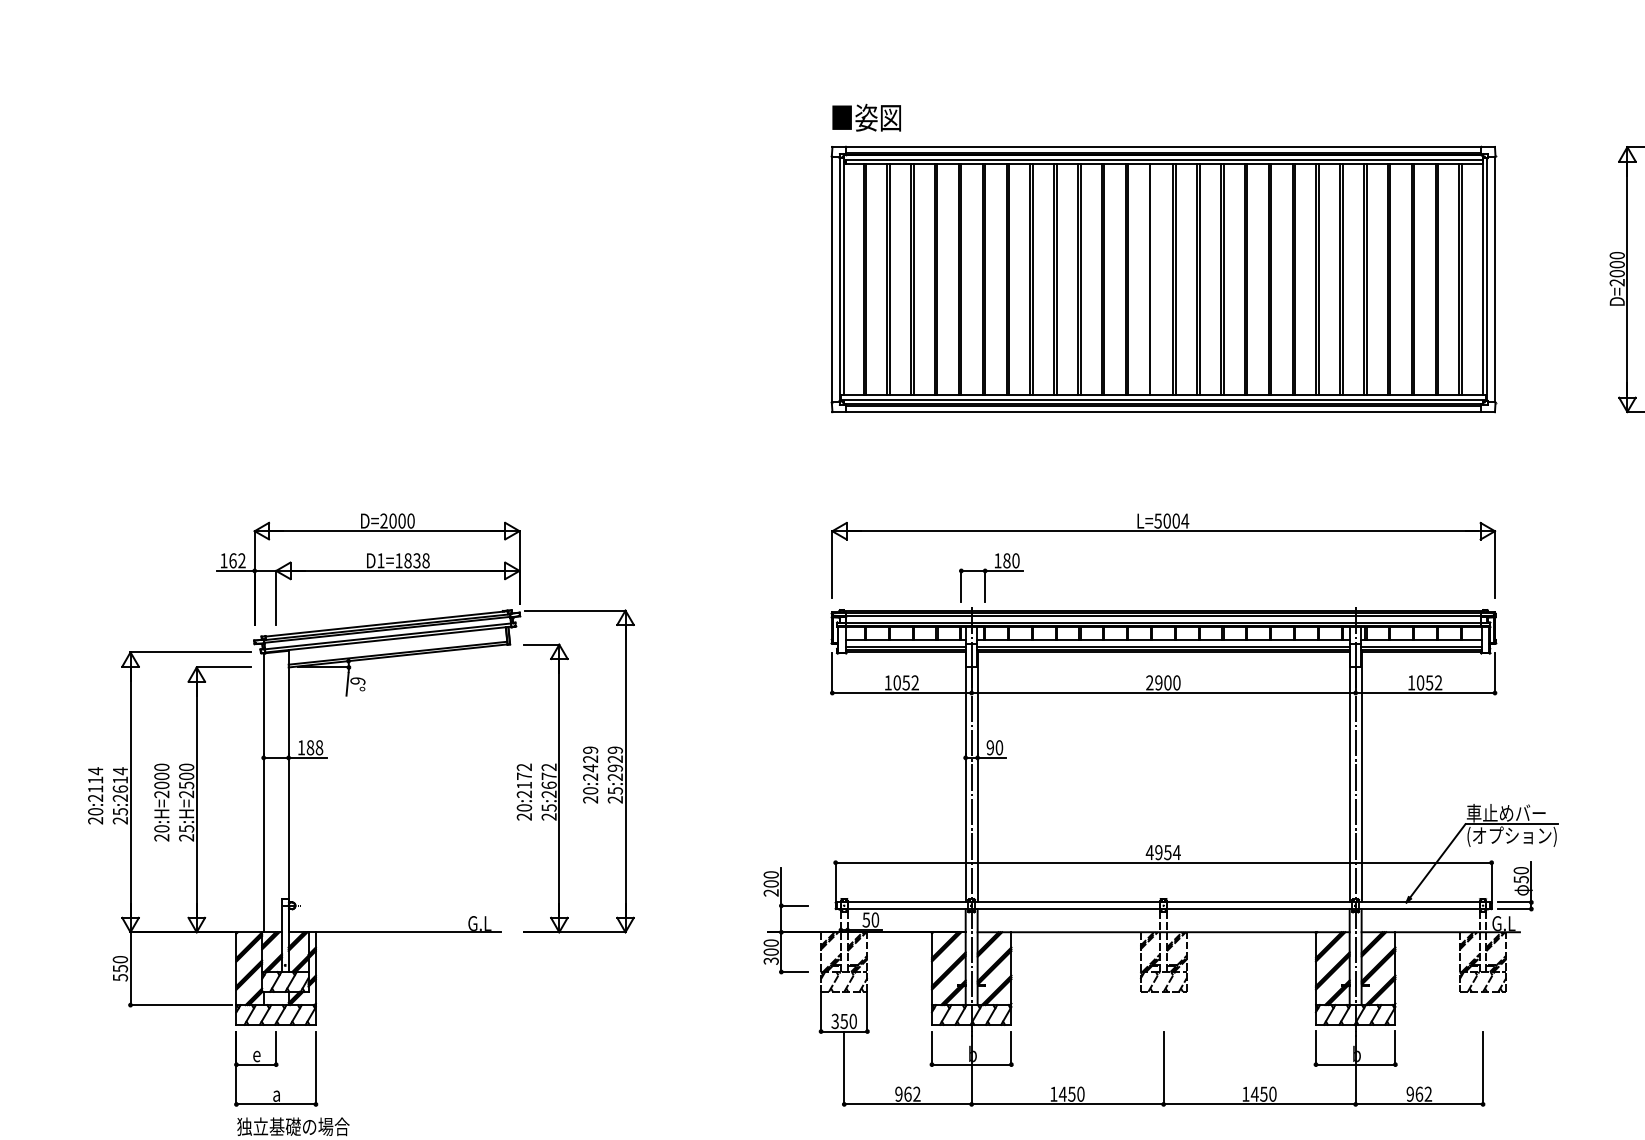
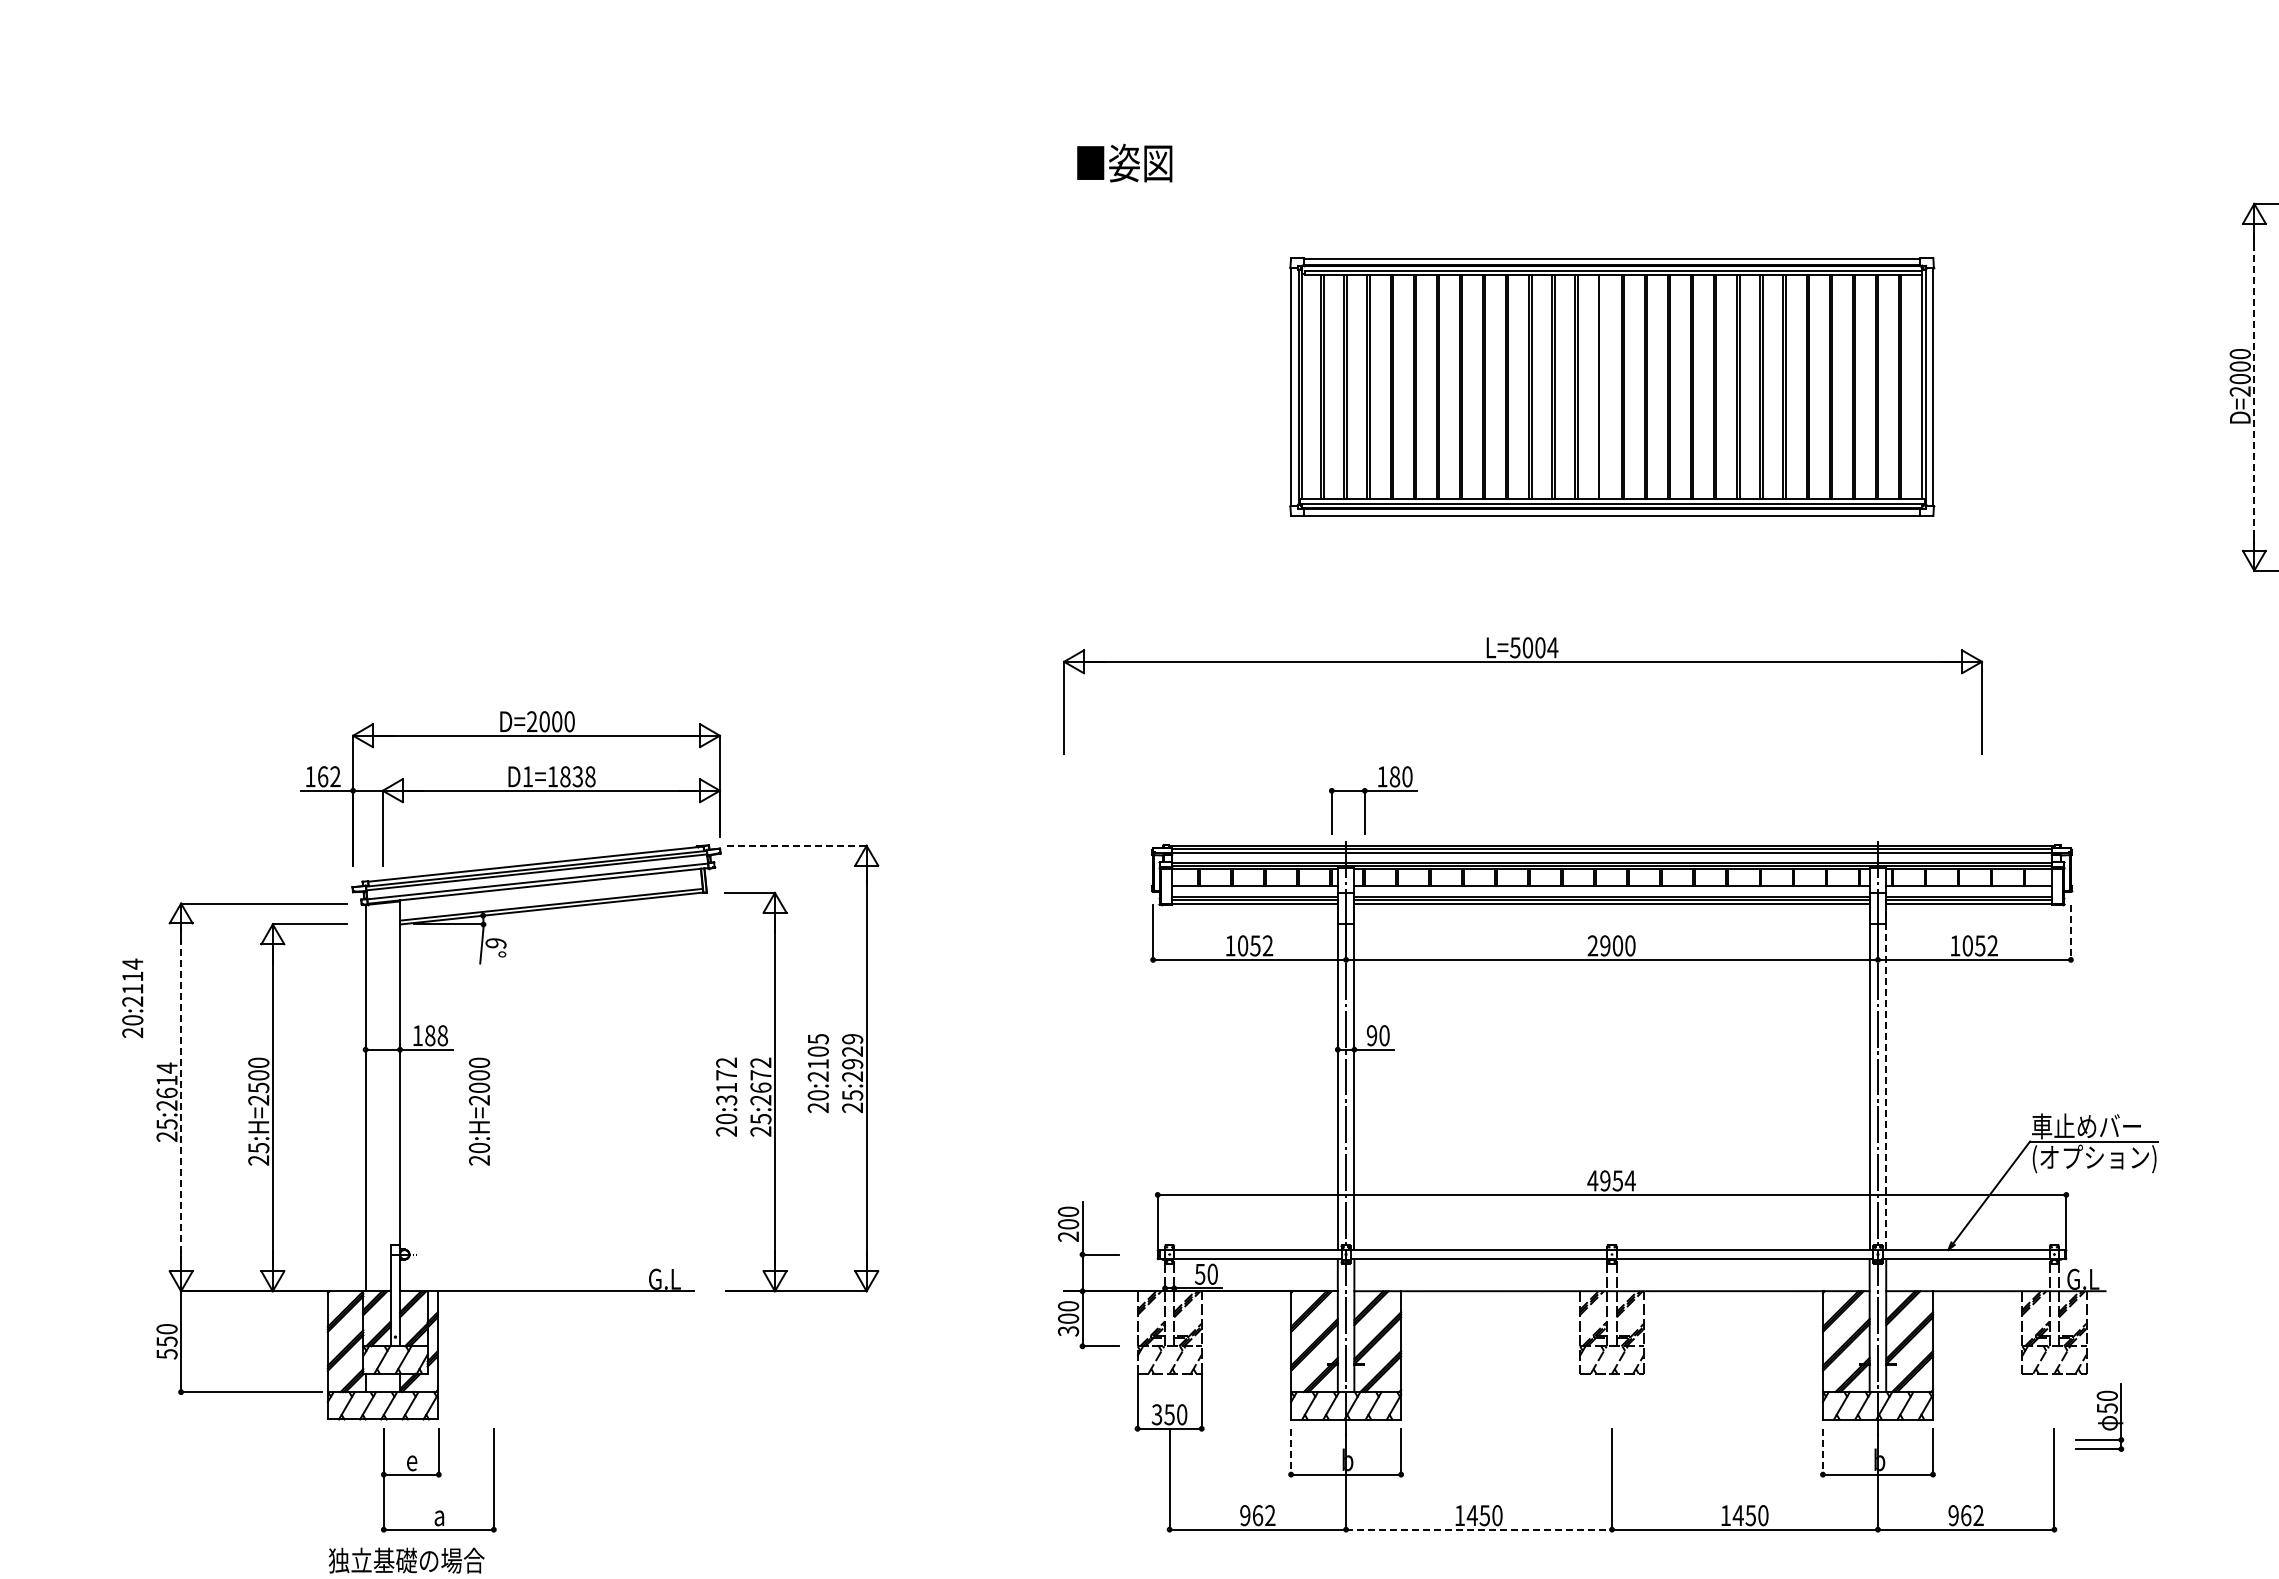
text: (866, 117) -> (1124, 162), moved
part: (1164, 279) -> (1612, 386), size x0.7
line: (1627, 279) -> (2254, 386), solid -> dashed
part: (1163, 531) -> (1522, 662), moved
line: (574, 610) -> (796, 845), solid -> dashed
line: (1494, 673) -> (2070, 932), solid -> dashed
text: (590, 759) -> (817, 1051), 20:2429 -> 20:2105
line: (1361, 776) -> (1886, 1075), solid -> dashed
line: (130, 792) -> (181, 1097), solid -> dashed
text: (524, 794) -> (726, 1100), 20:2172 -> 20:3172
text: (95, 795) -> (132, 997), moved
text: (161, 802) -> (479, 1111), moved
part: (1515, 886) -> (2099, 1417), moved
line: (932, 1048) -> (1291, 1452), solid -> dashed
line: (1315, 1048) -> (1822, 1452), solid -> dashed
part: (275, 1068) -> (438, 1480), moved
line: (1067, 1104) -> (1479, 1529), solid -> dashed

